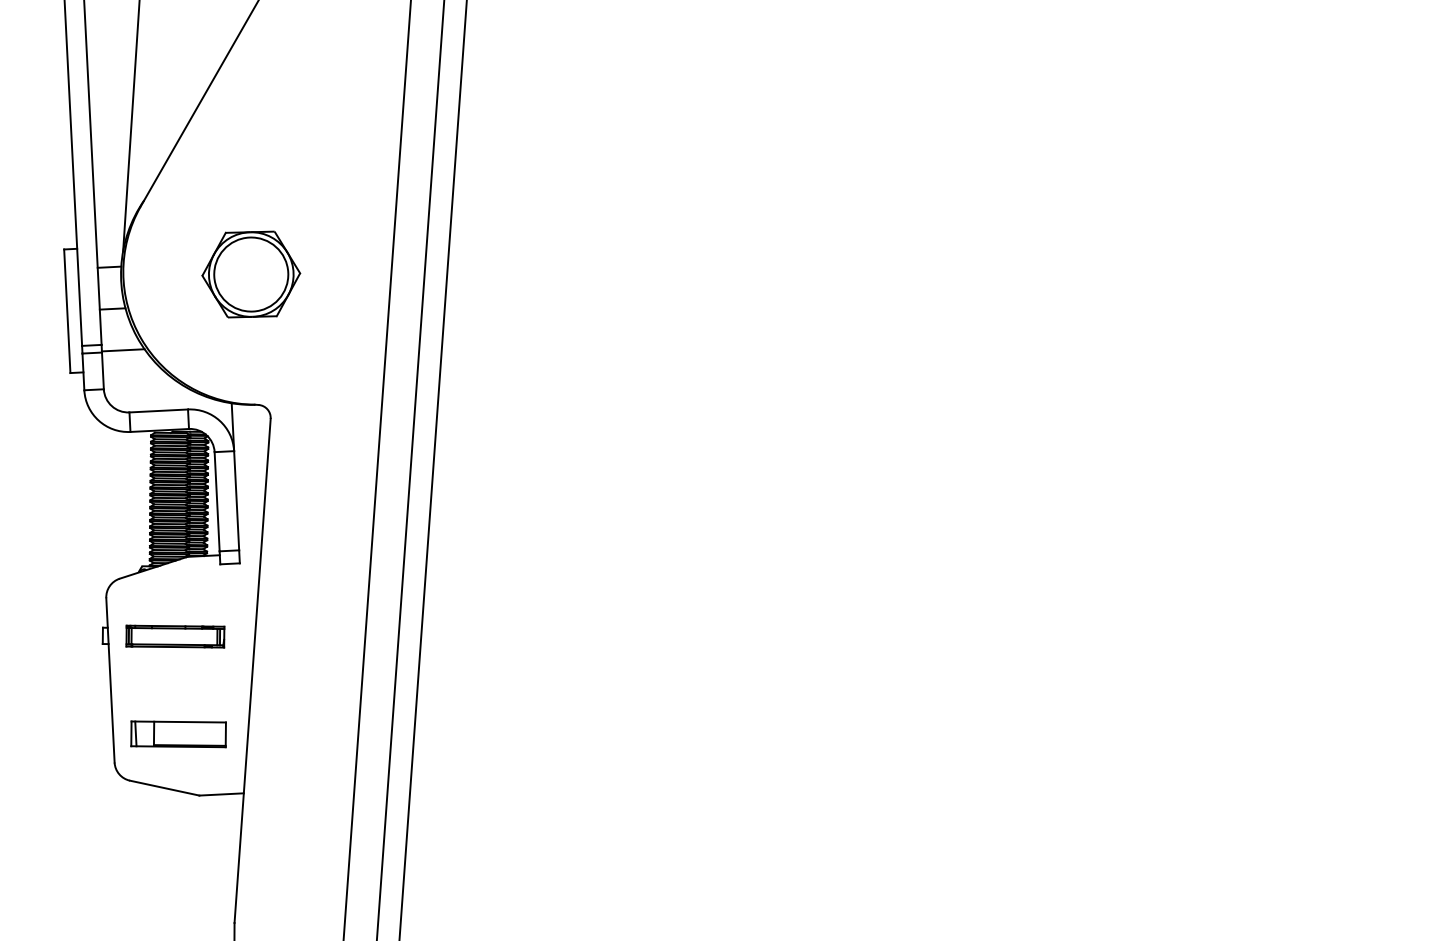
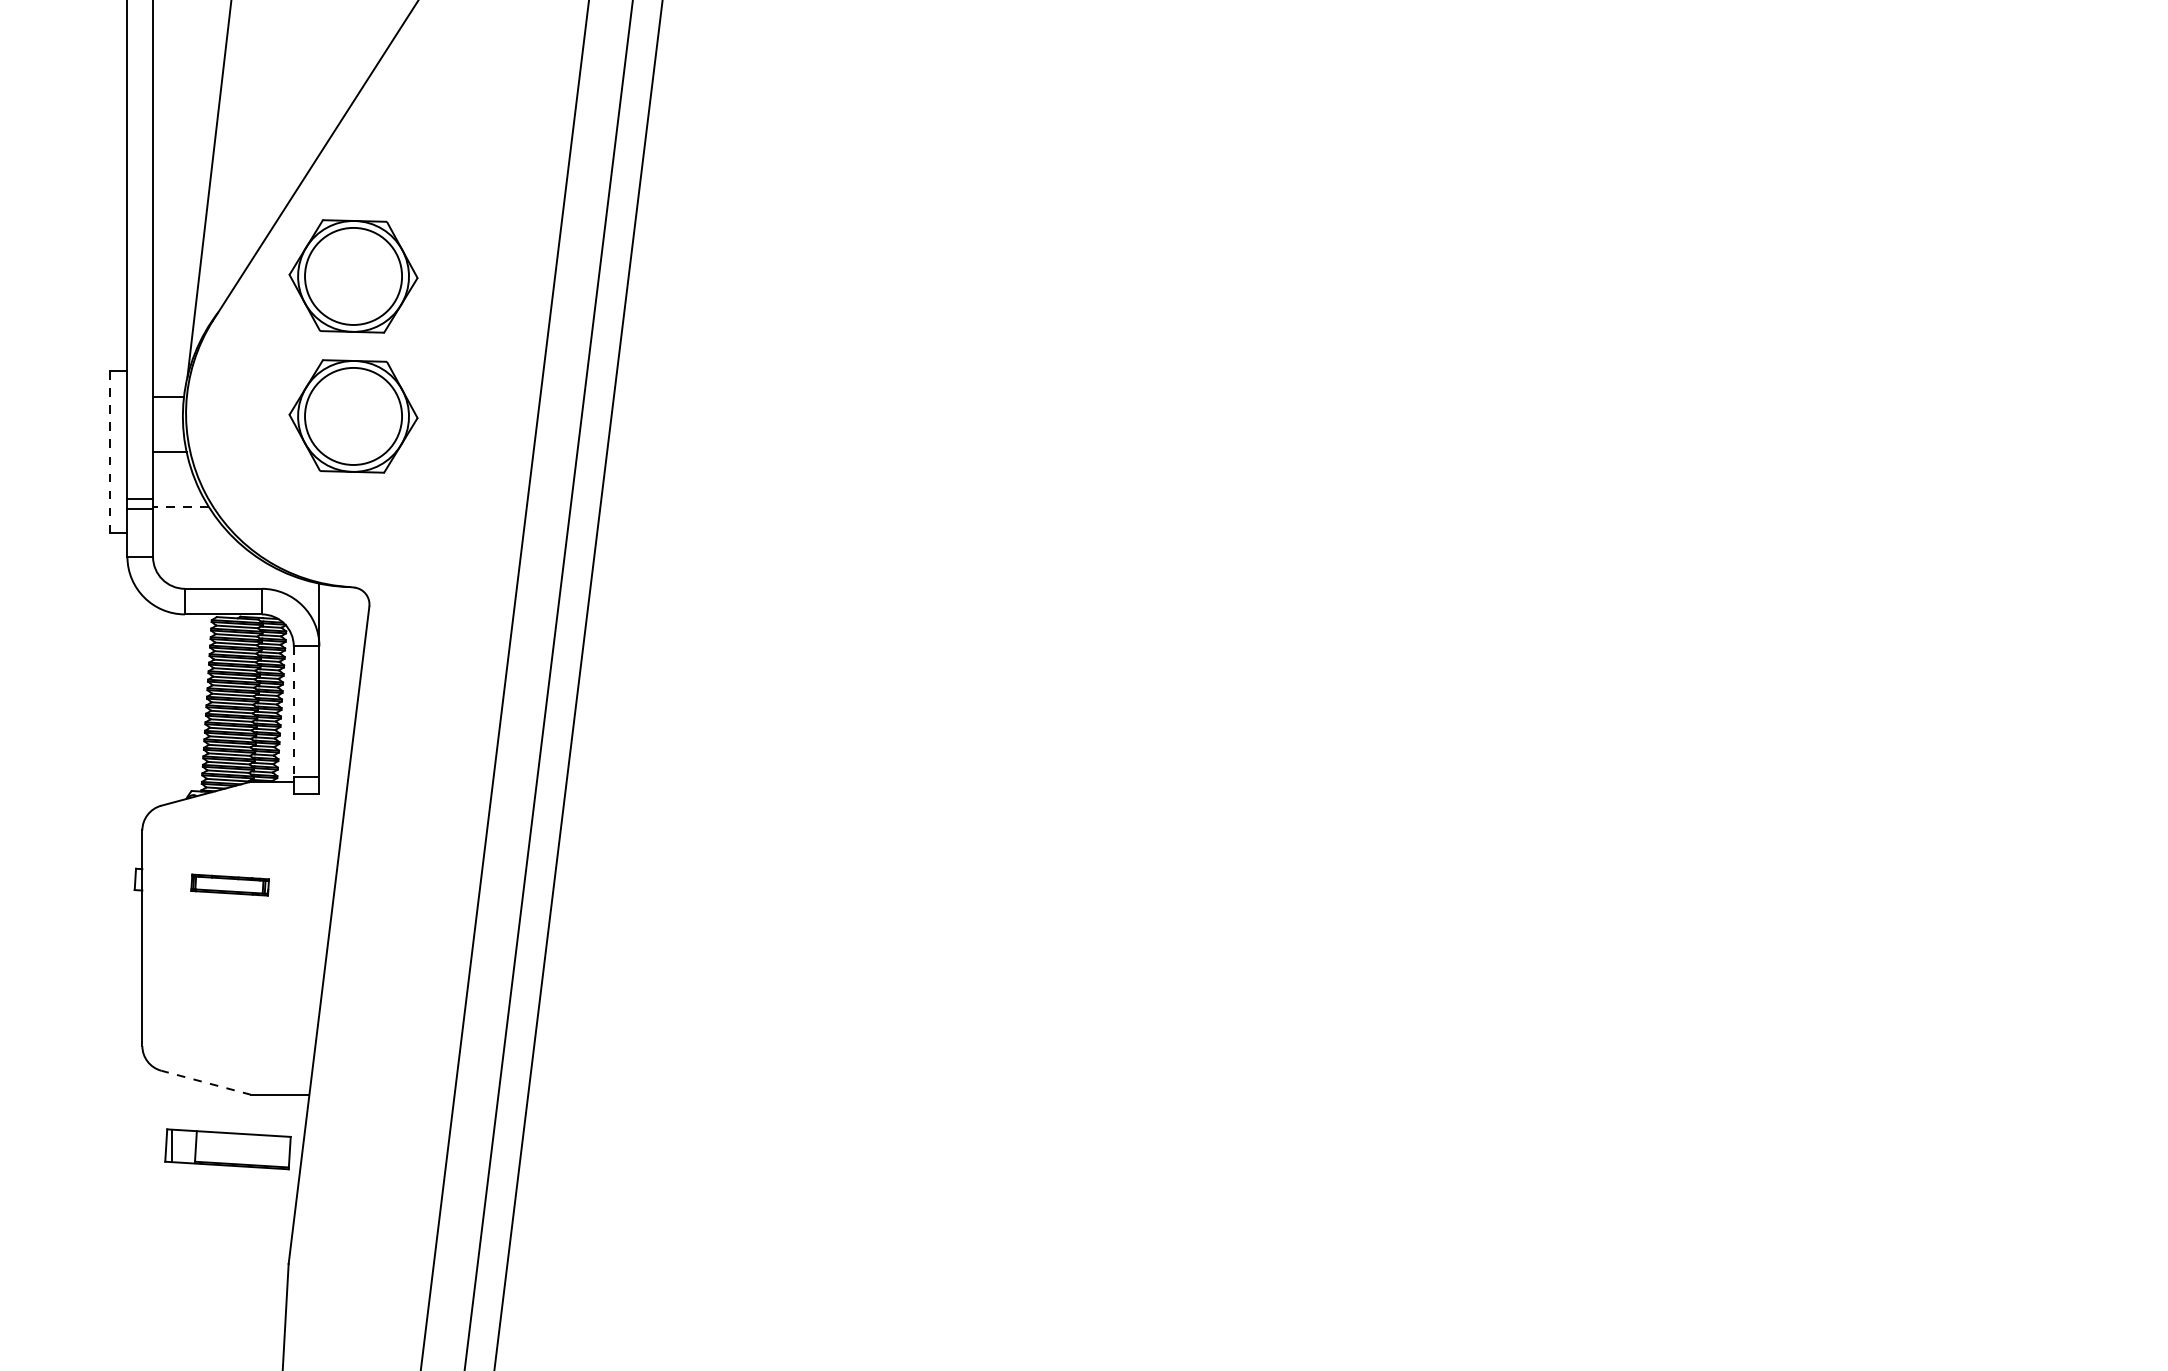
part: (245, 167) -> (353, 276), added
line: (67, 311) -> (110, 452), solid -> dashed
line: (123, 350) -> (181, 507), solid -> dashed
line: (216, 501) -> (293, 711), solid -> dashed
part: (174, 636) -> (229, 884), size x0.6
part: (178, 734) -> (227, 1149), moved
line: (164, 787) -> (205, 1082), solid -> dashed

